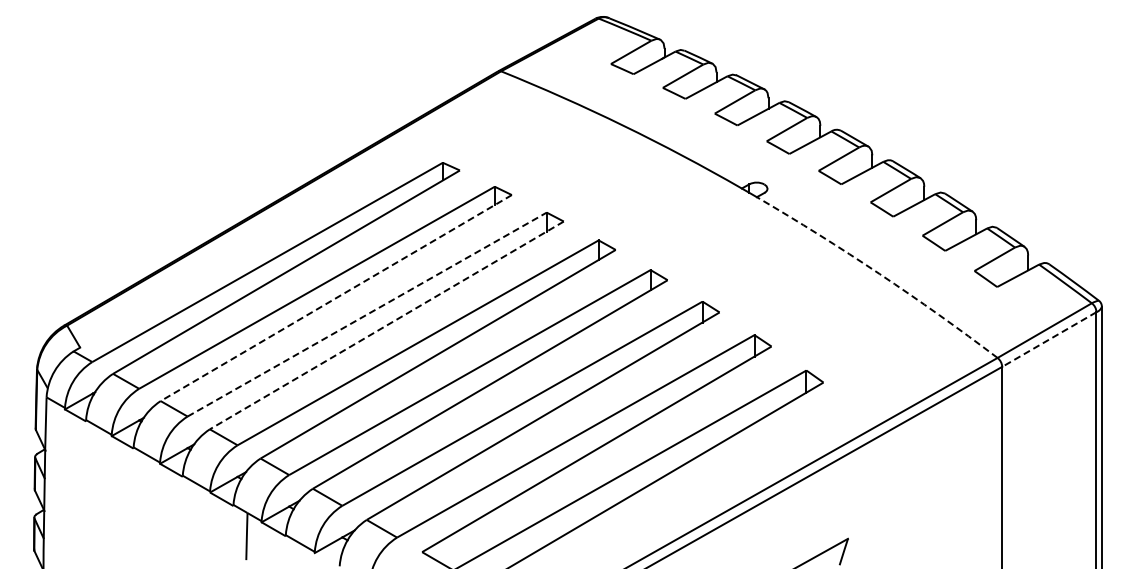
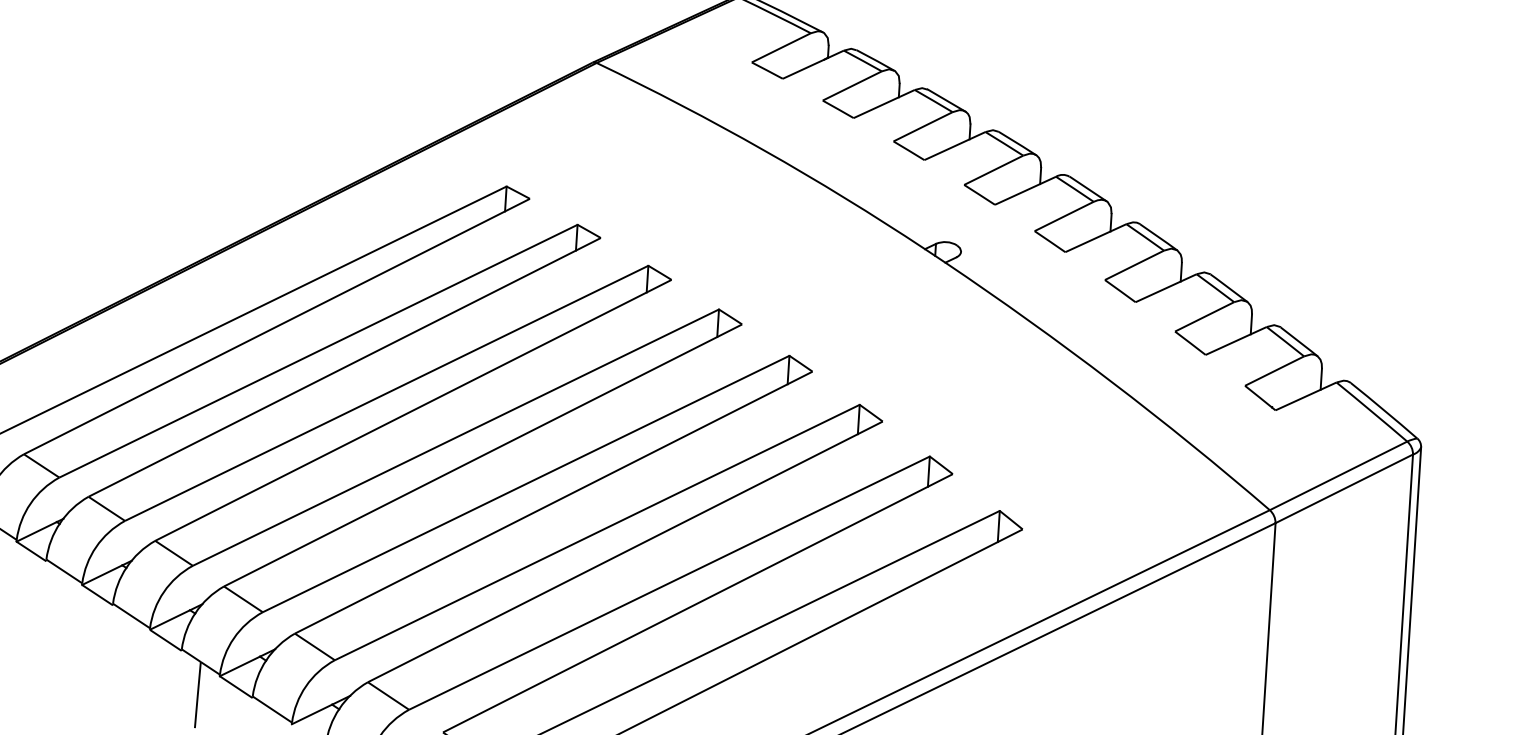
arc: (879, 274) -> (1111, 382), dashed -> solid
line: (335, 298) -> (343, 367), dashed -> solid
line: (367, 314) -> (387, 393), dashed -> solid
line: (386, 325) -> (412, 410), dashed -> solid
line: (1048, 339) -> (1343, 488), dashed -> solid

